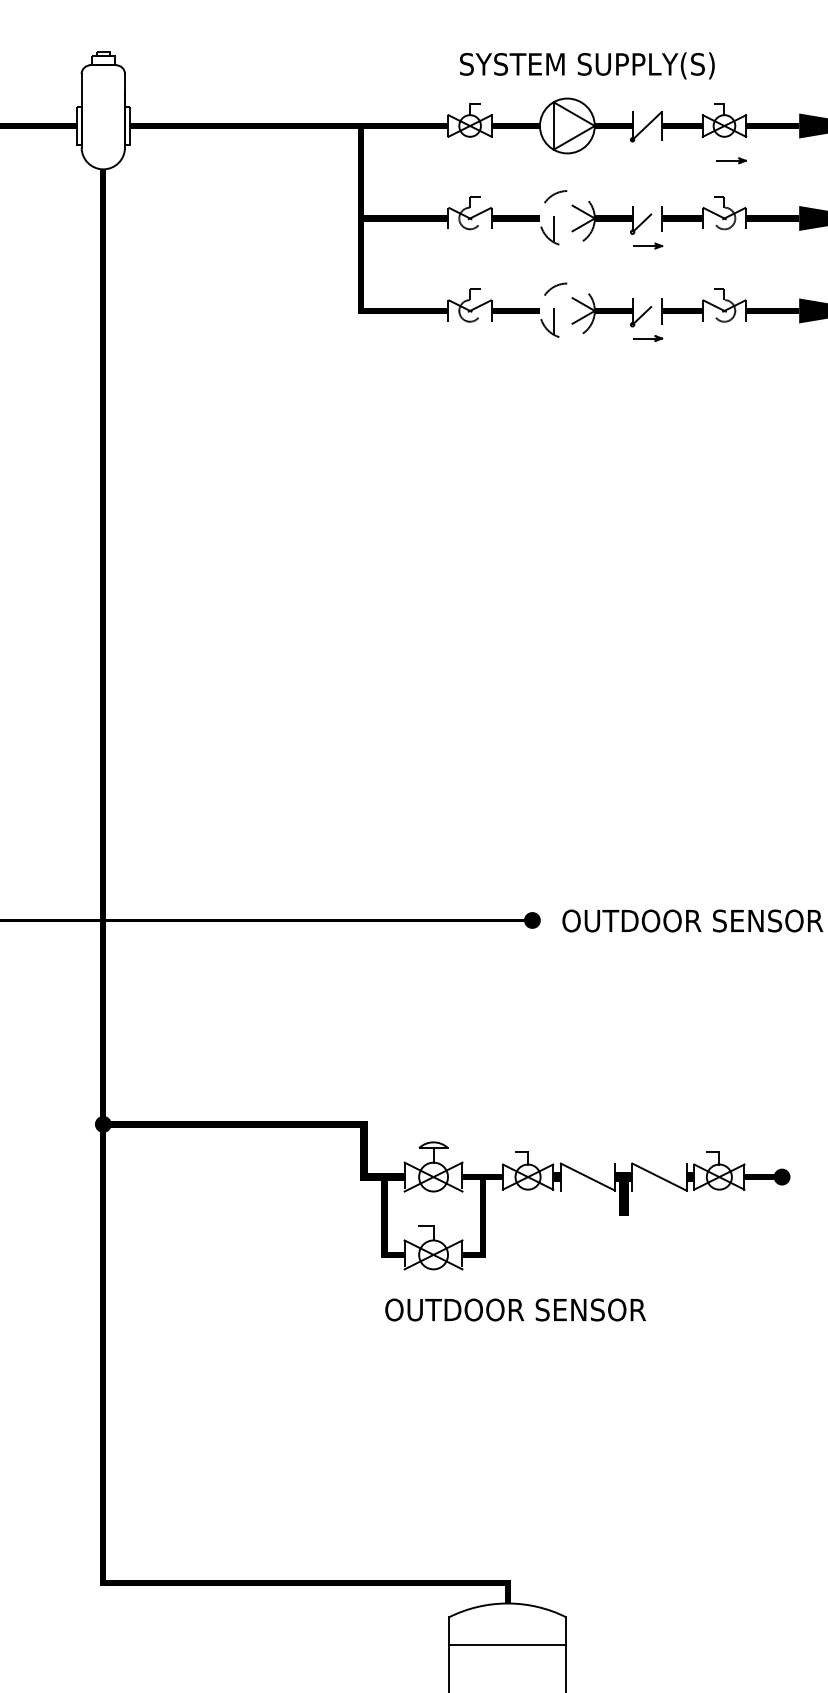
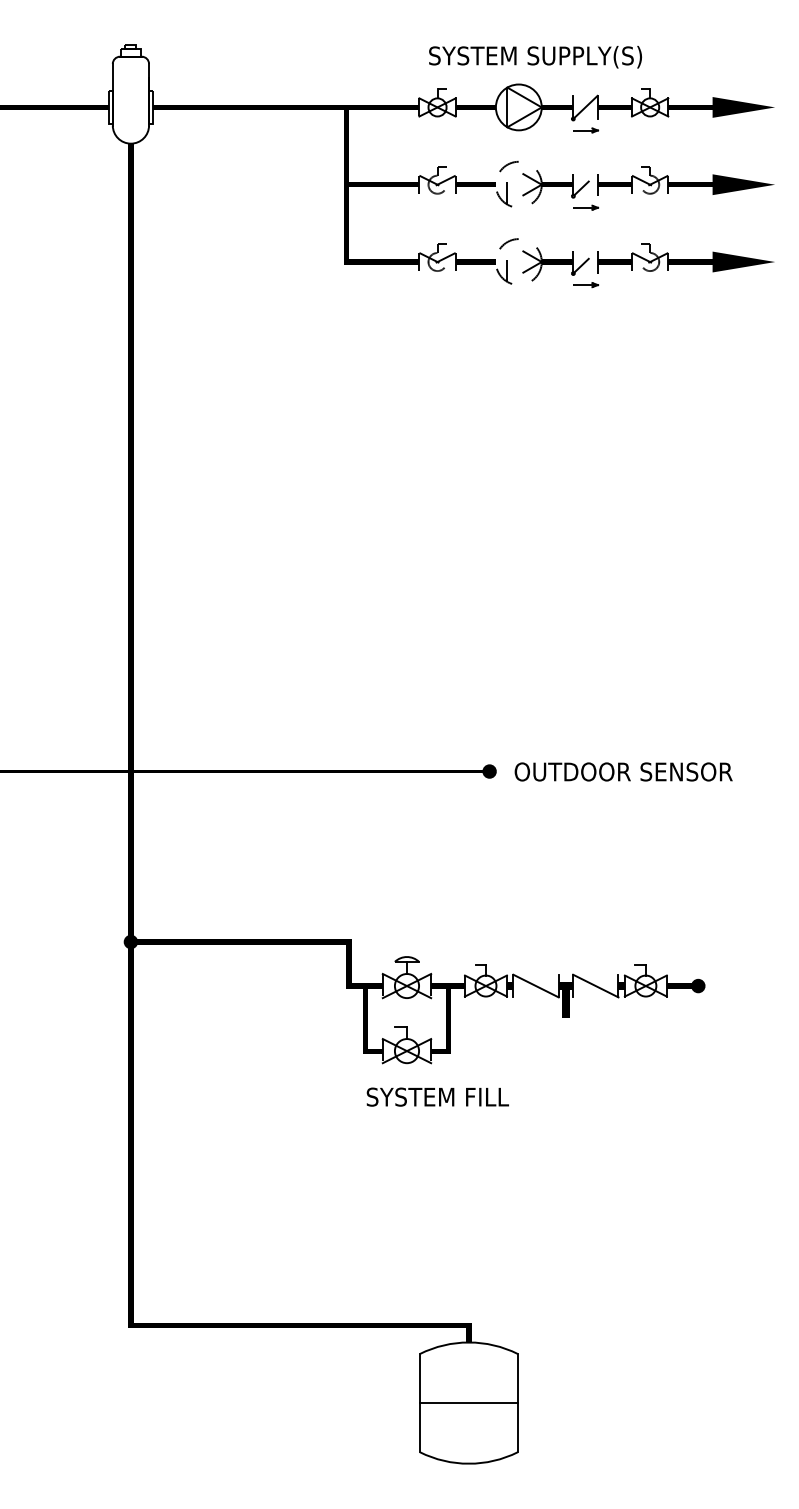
part: (732, 160) -> (586, 130), moved
text: (515, 1309) -> (475, 1096), OUTDOOR SENSOR -> SYSTEM FILL
line: (507, 1645) -> (468, 1403), moved

